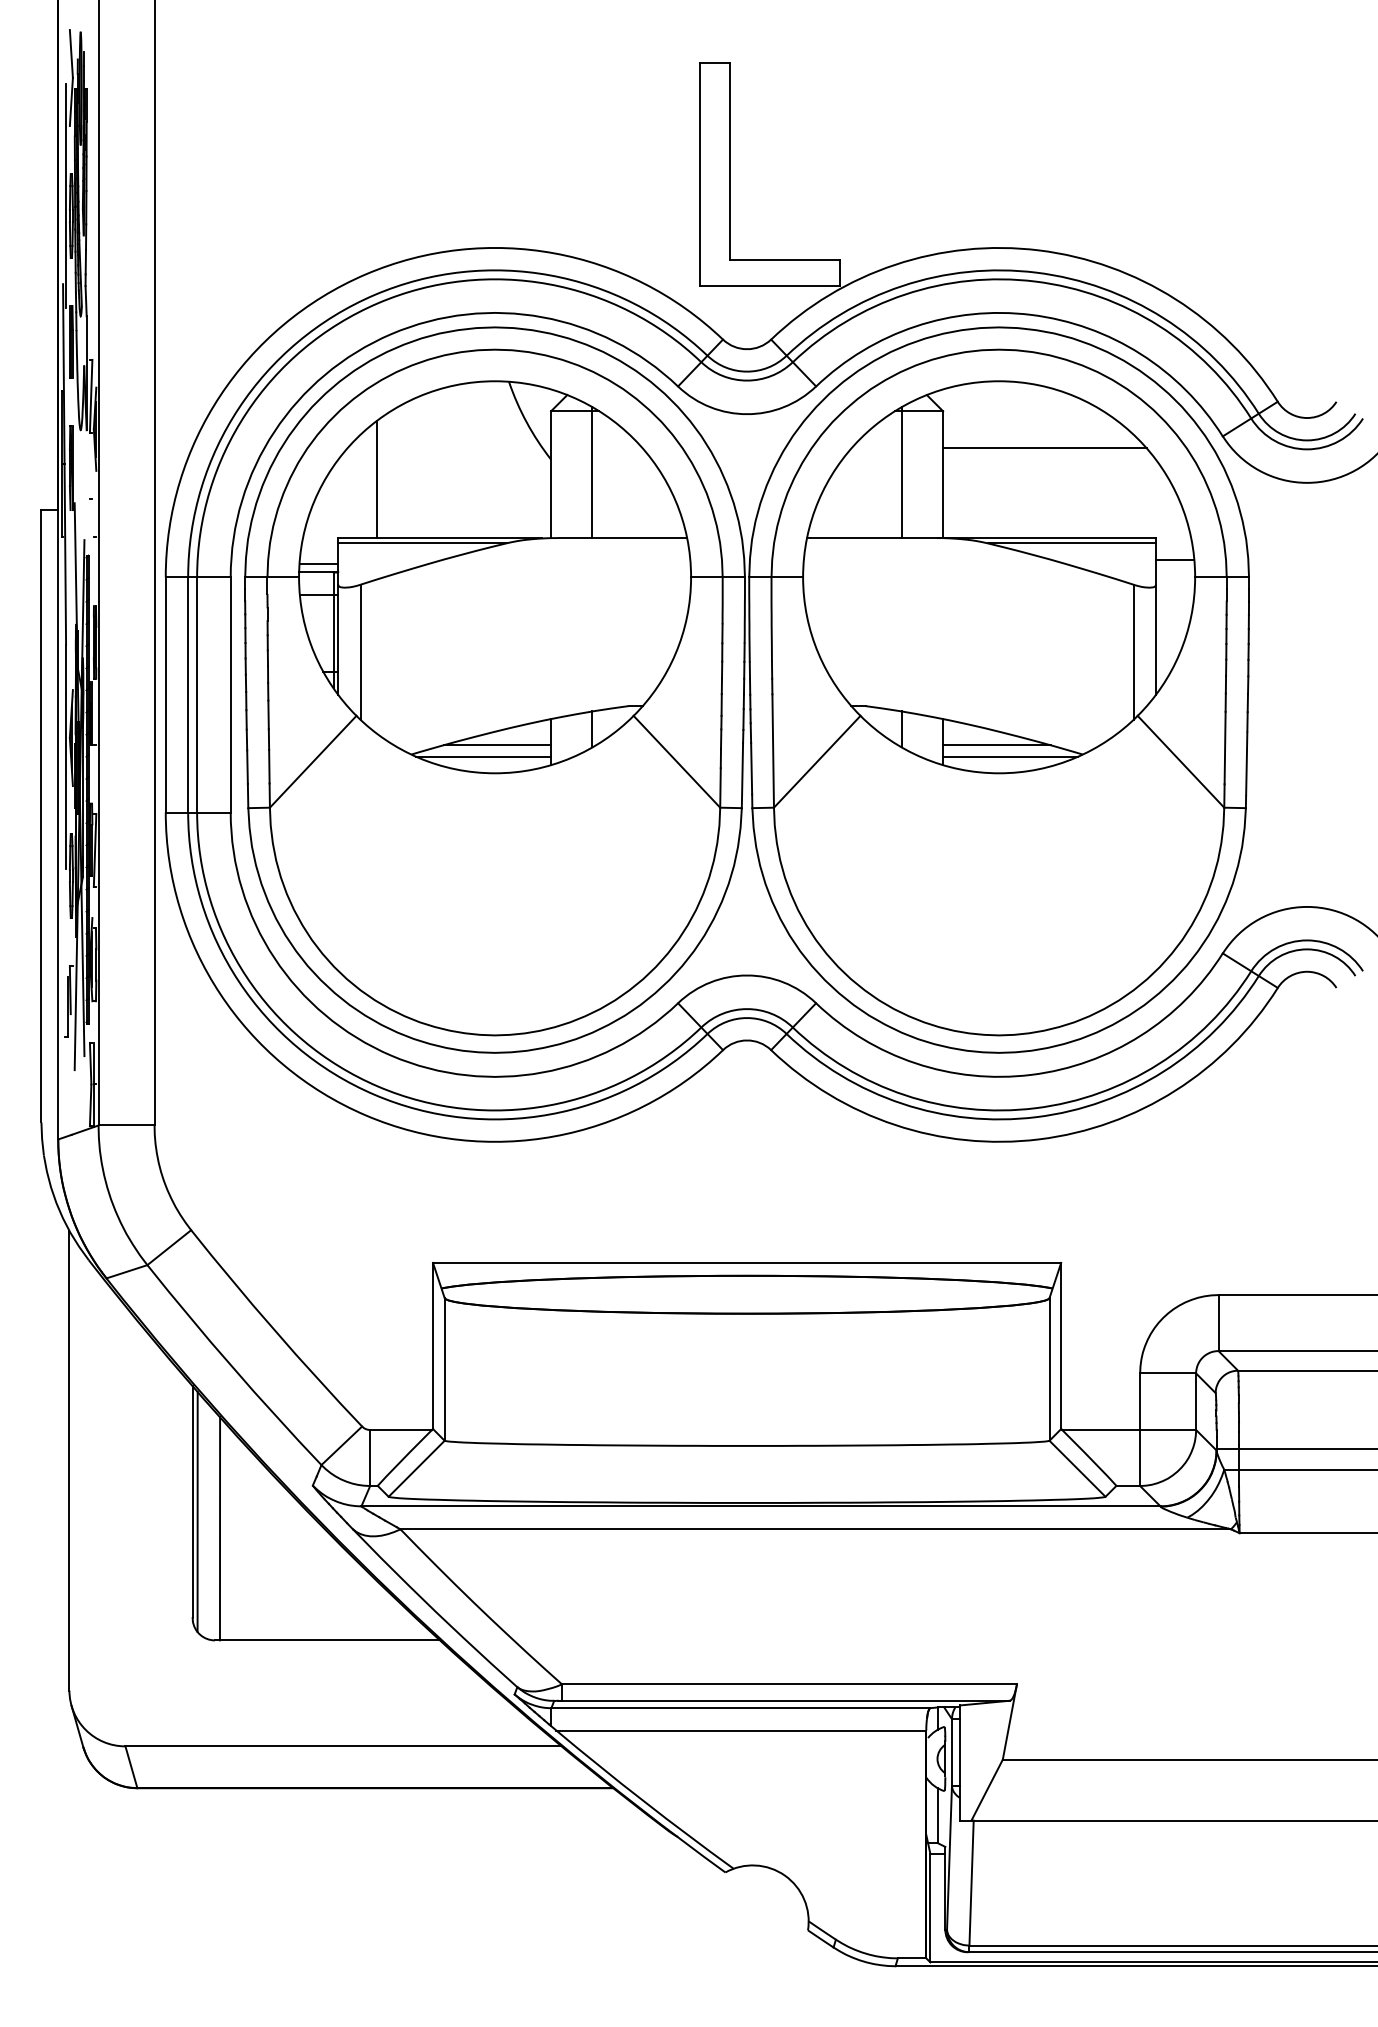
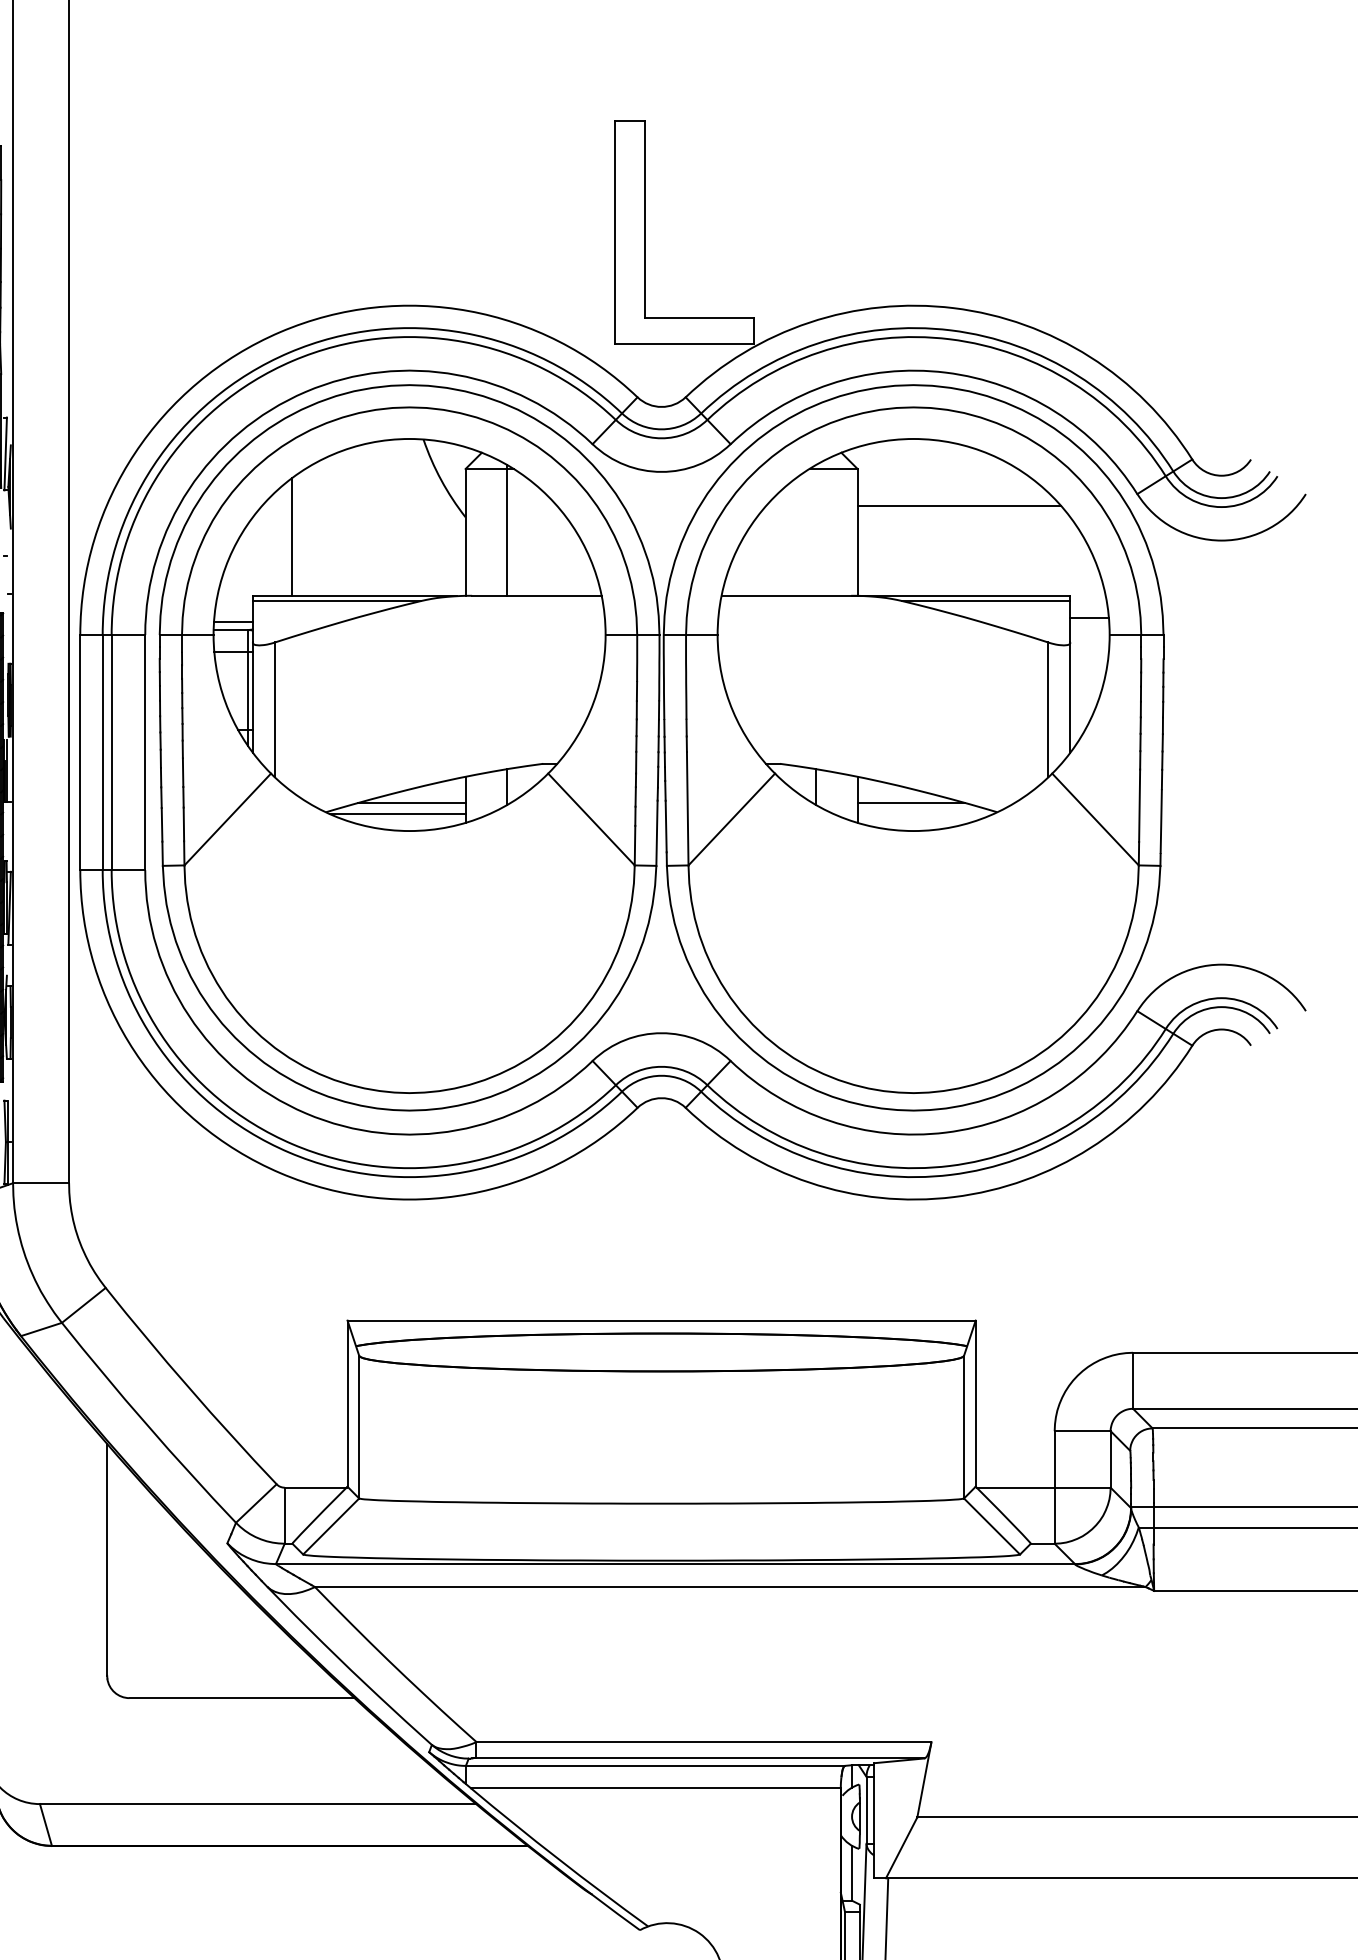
line: (901, 472) -> (816, 530), removed
line: (1010, 756) -> (925, 814), removed
line: (197, 1511) -> (112, 1569), removed
line: (219, 1528) -> (134, 1586), removed

